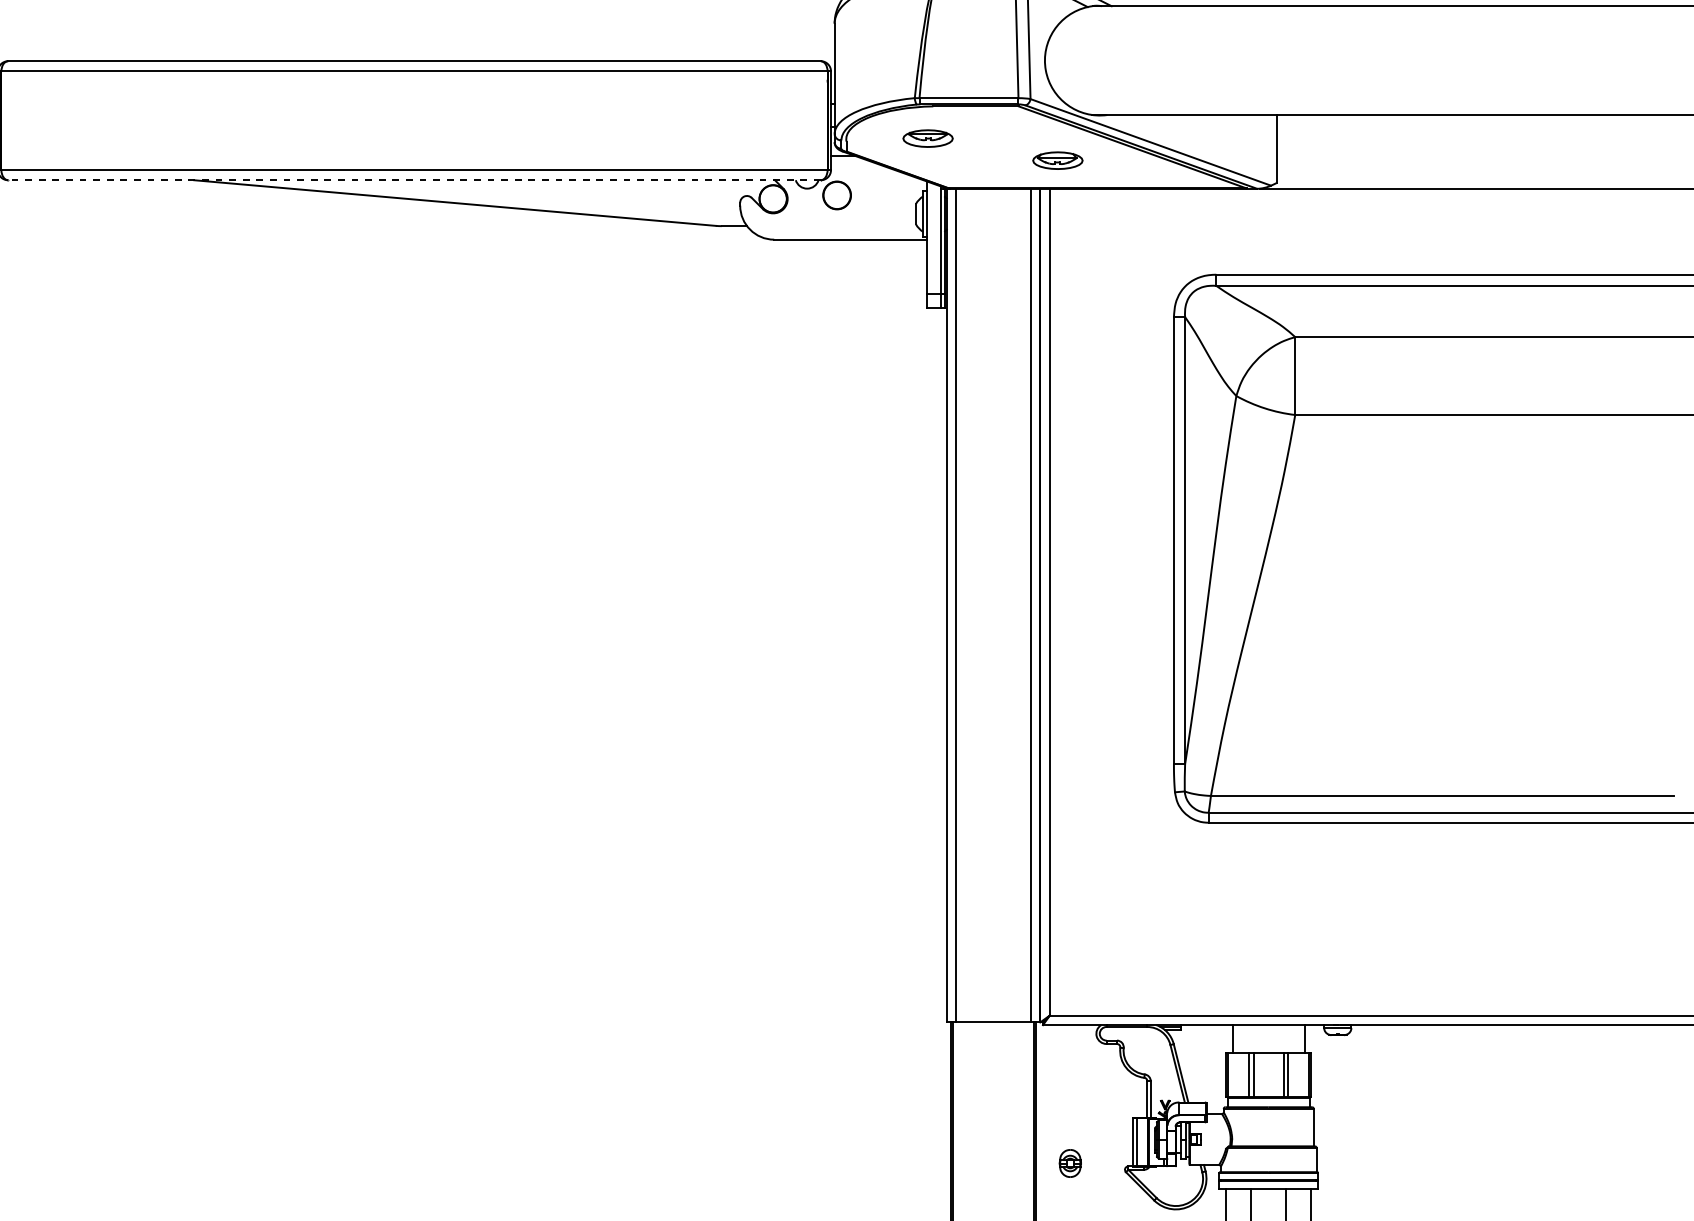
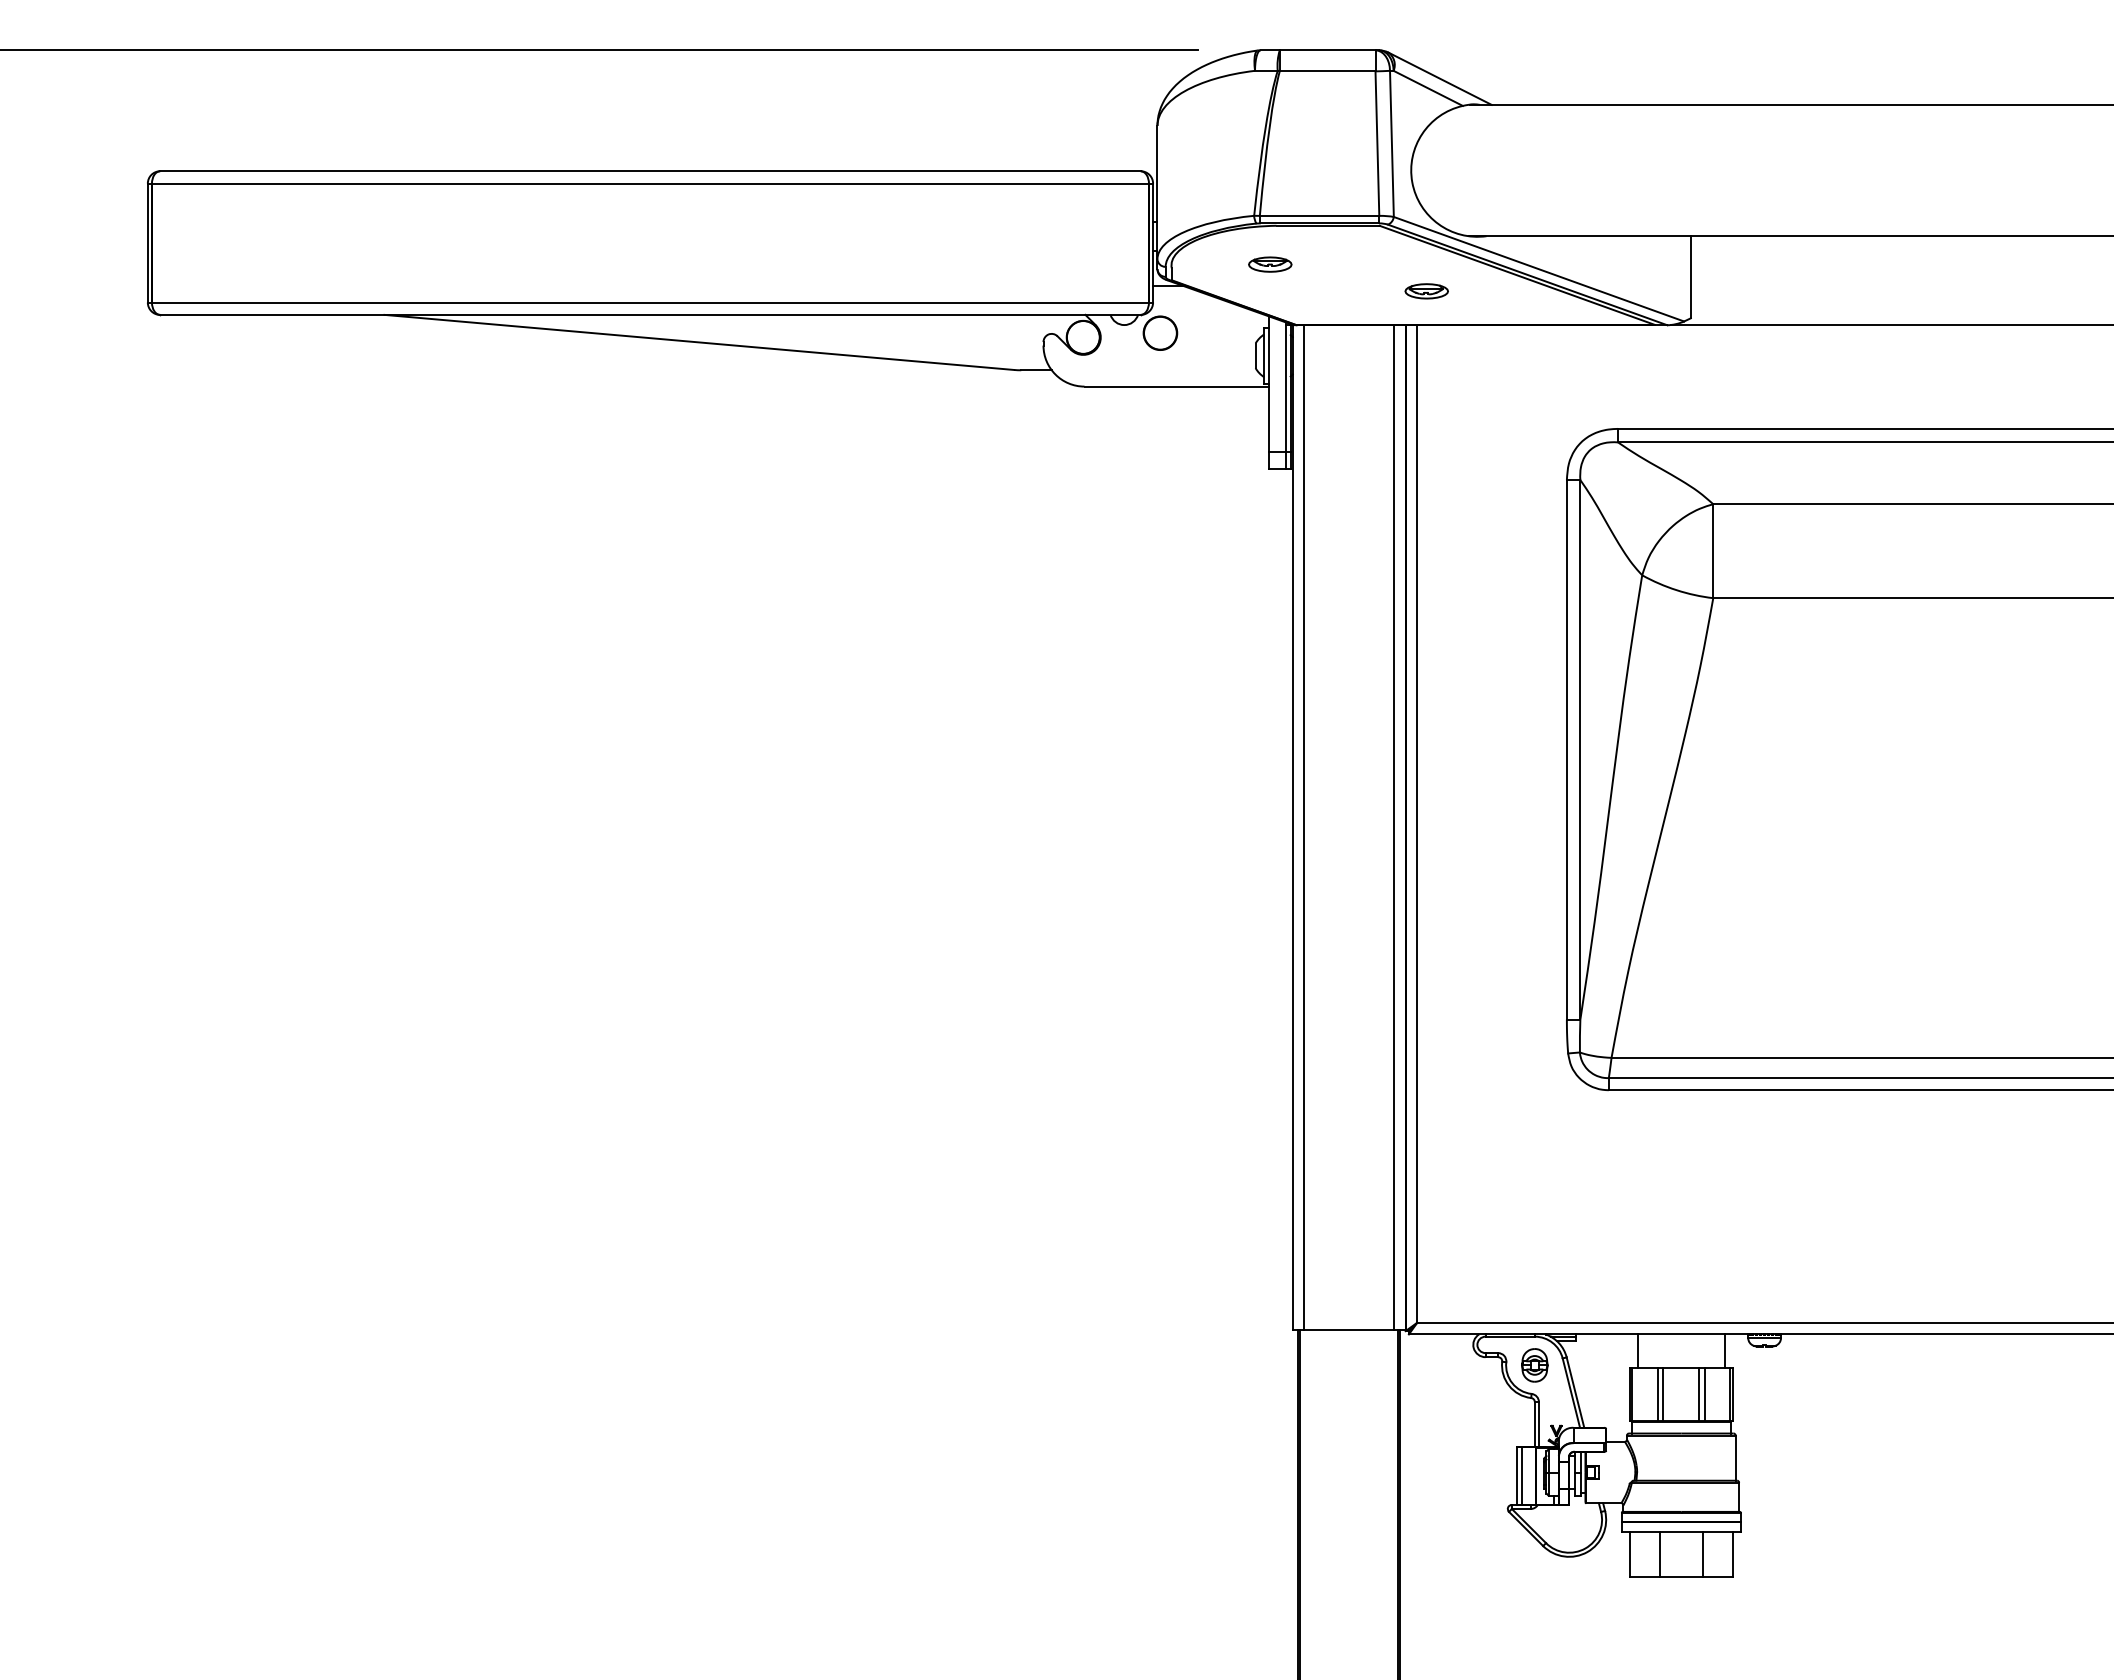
part: (928, 138) -> (1270, 264), size x0.71
part: (1057, 160) -> (1426, 291), size x0.71
line: (413, 179) -> (649, 314), dashed -> solid
part: (1070, 1163) -> (1534, 1365), moved

